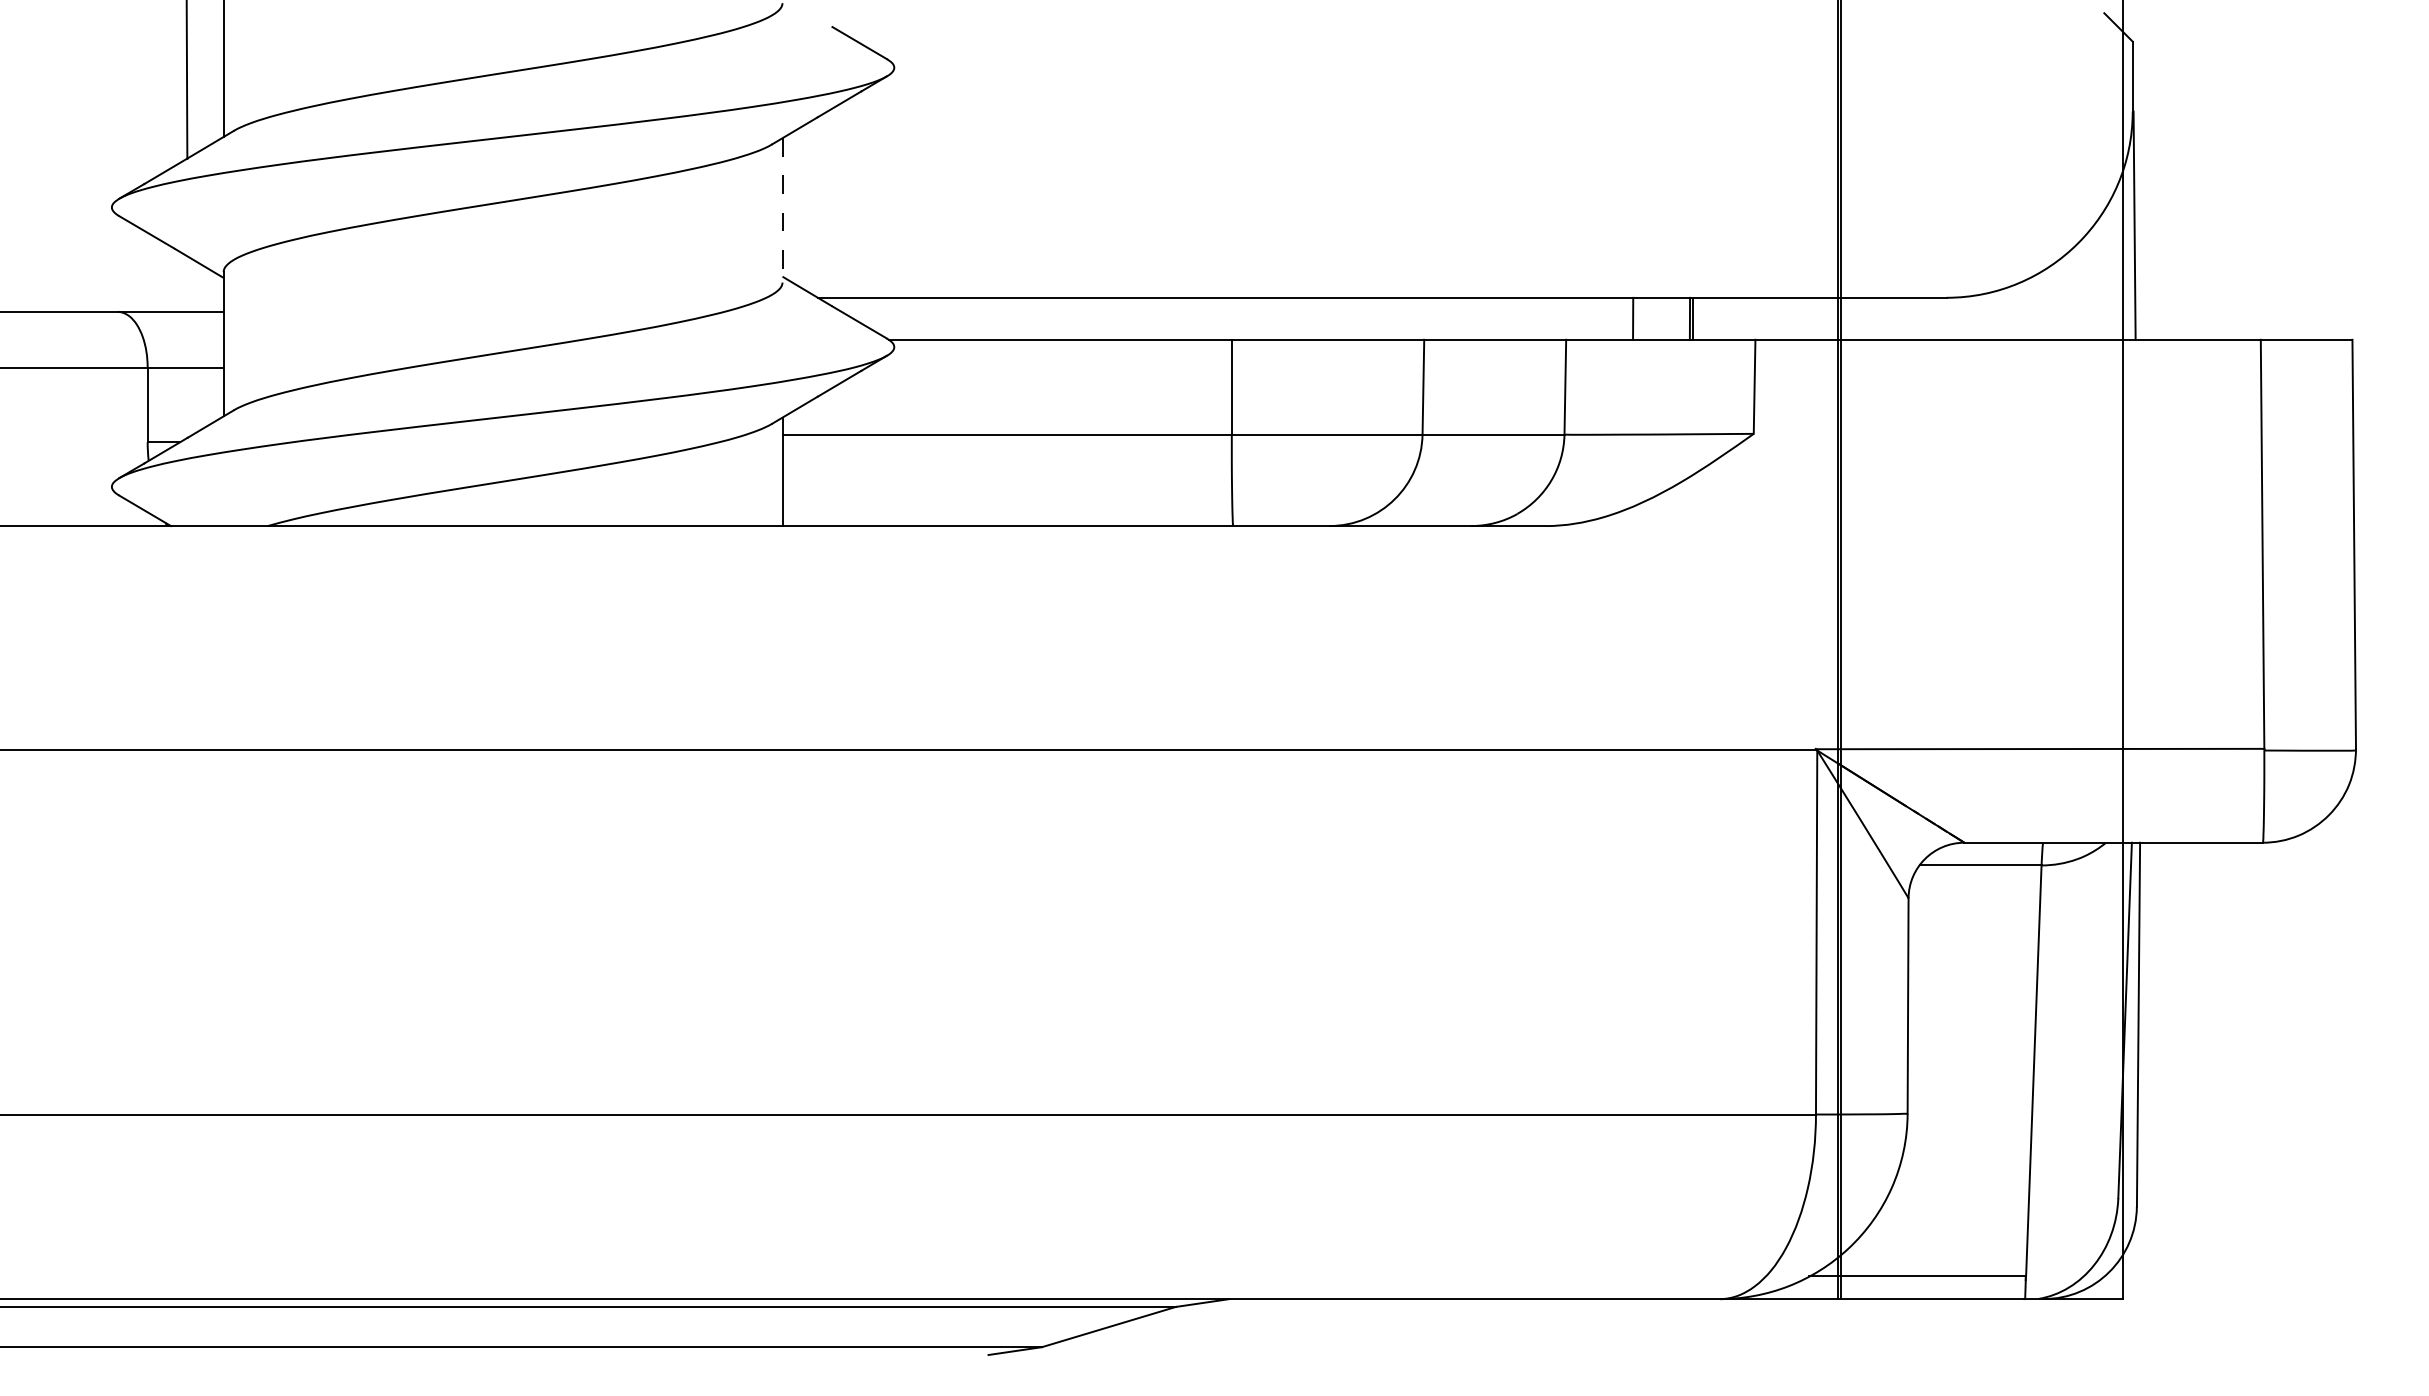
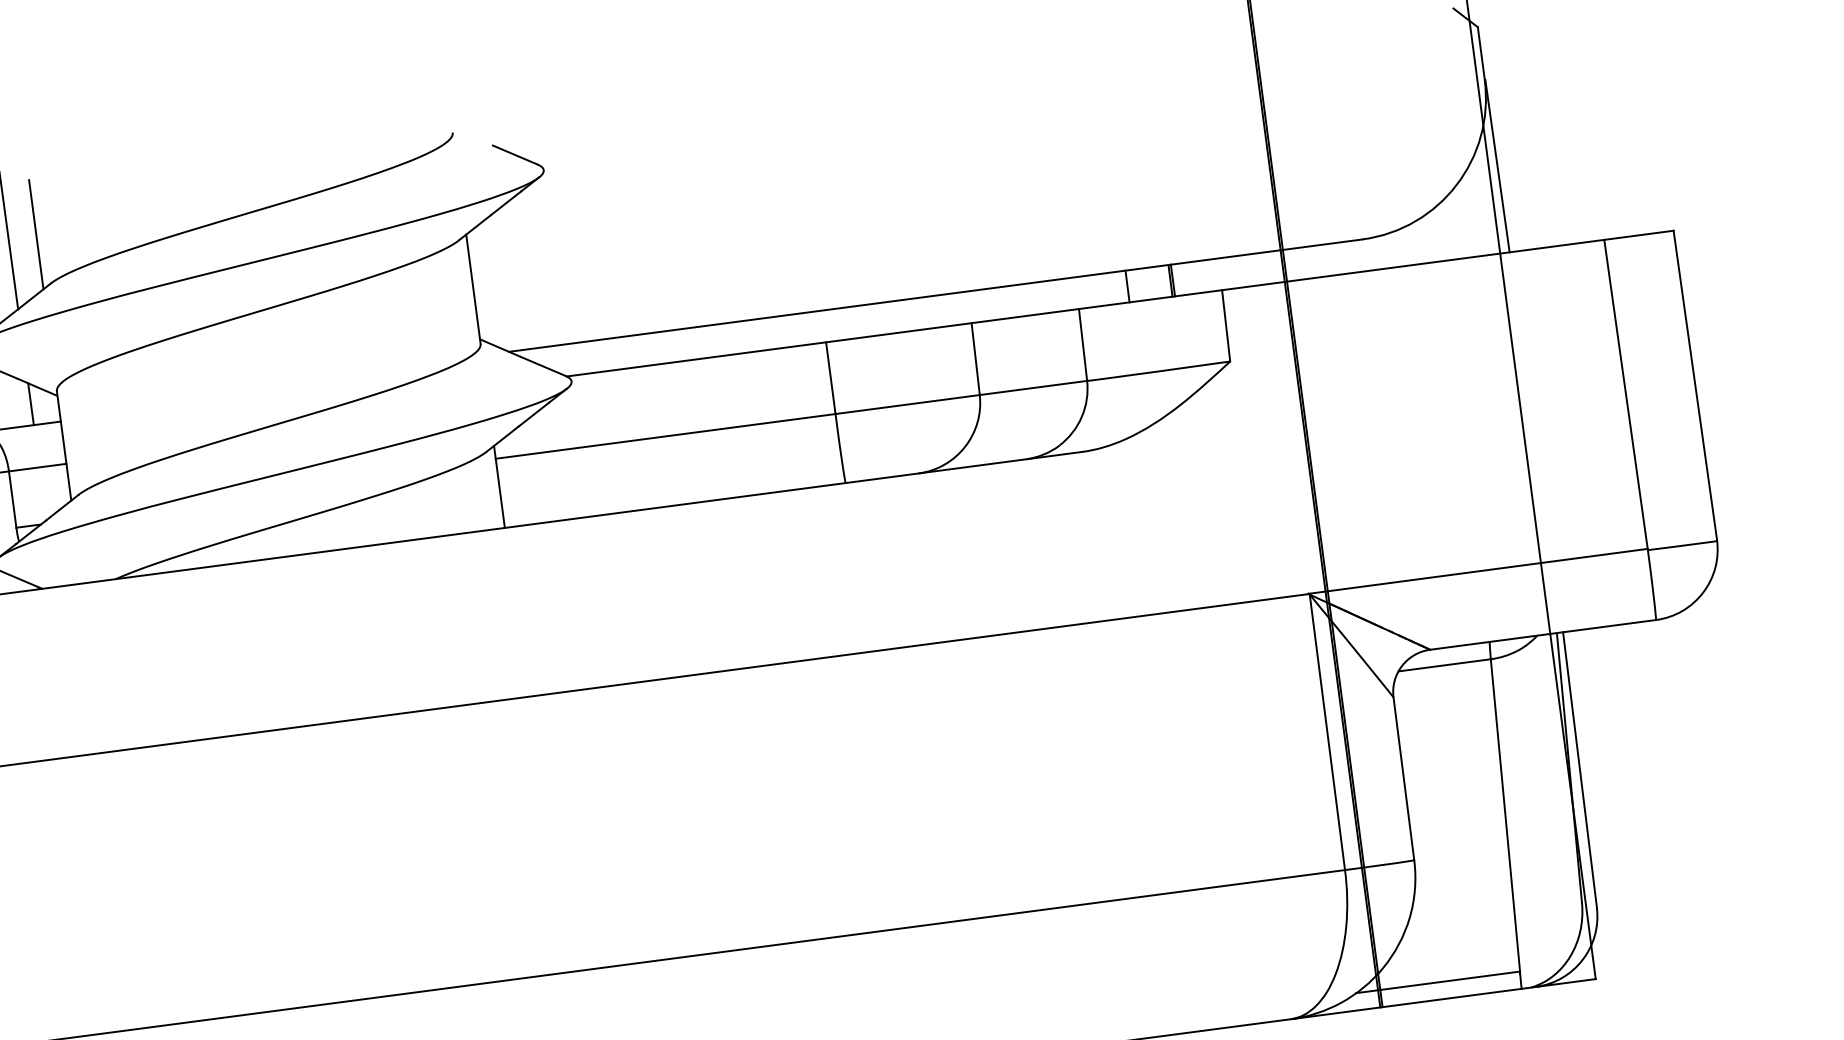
line: (782, 210) -> (473, 289), dashed -> solid
line: (187, 283) -> (30, 403), added

